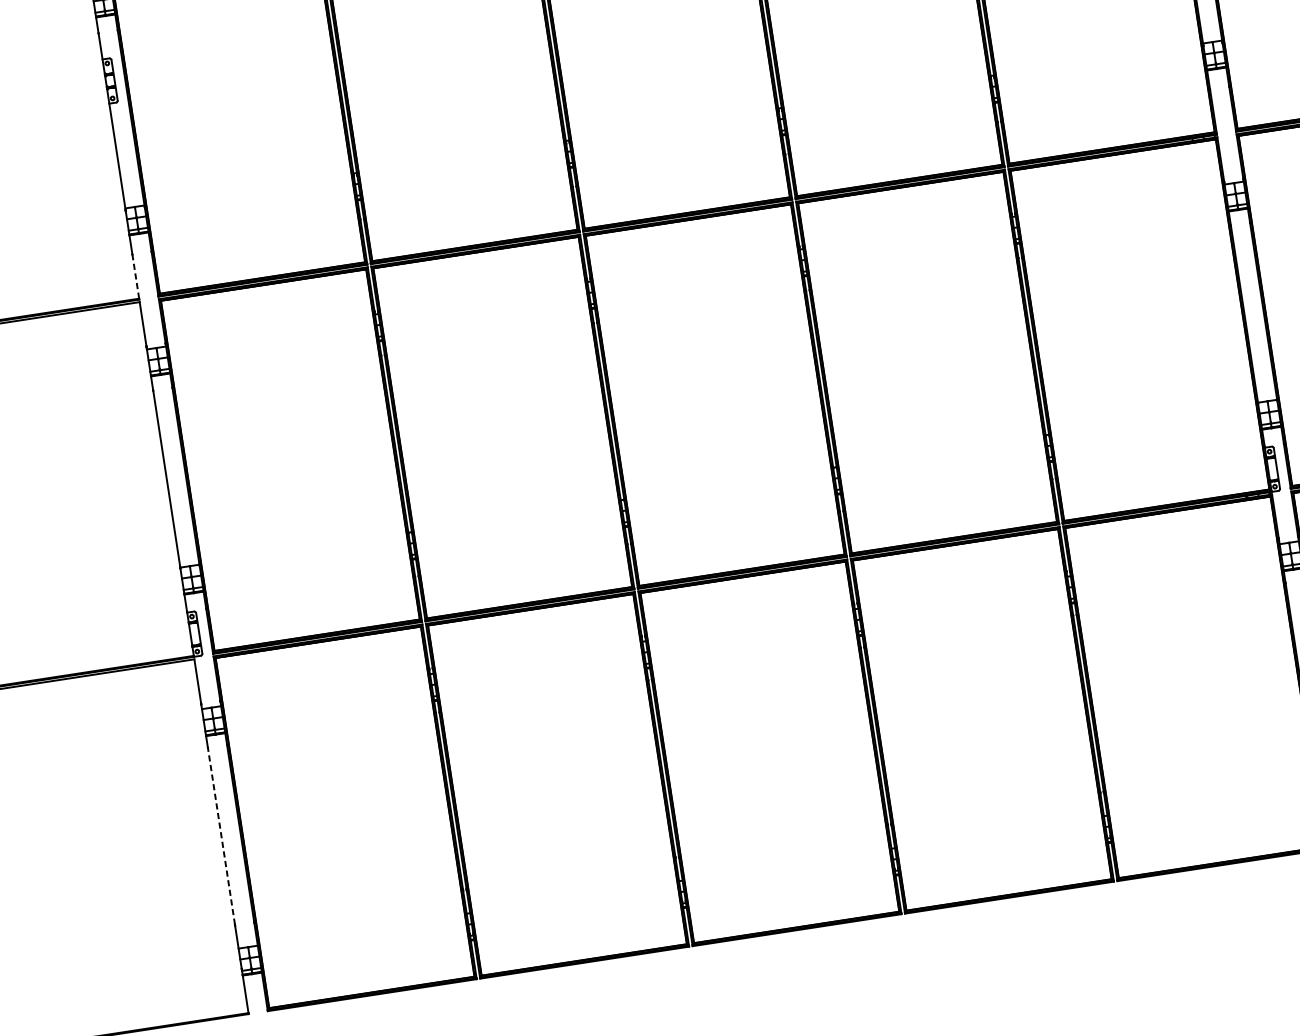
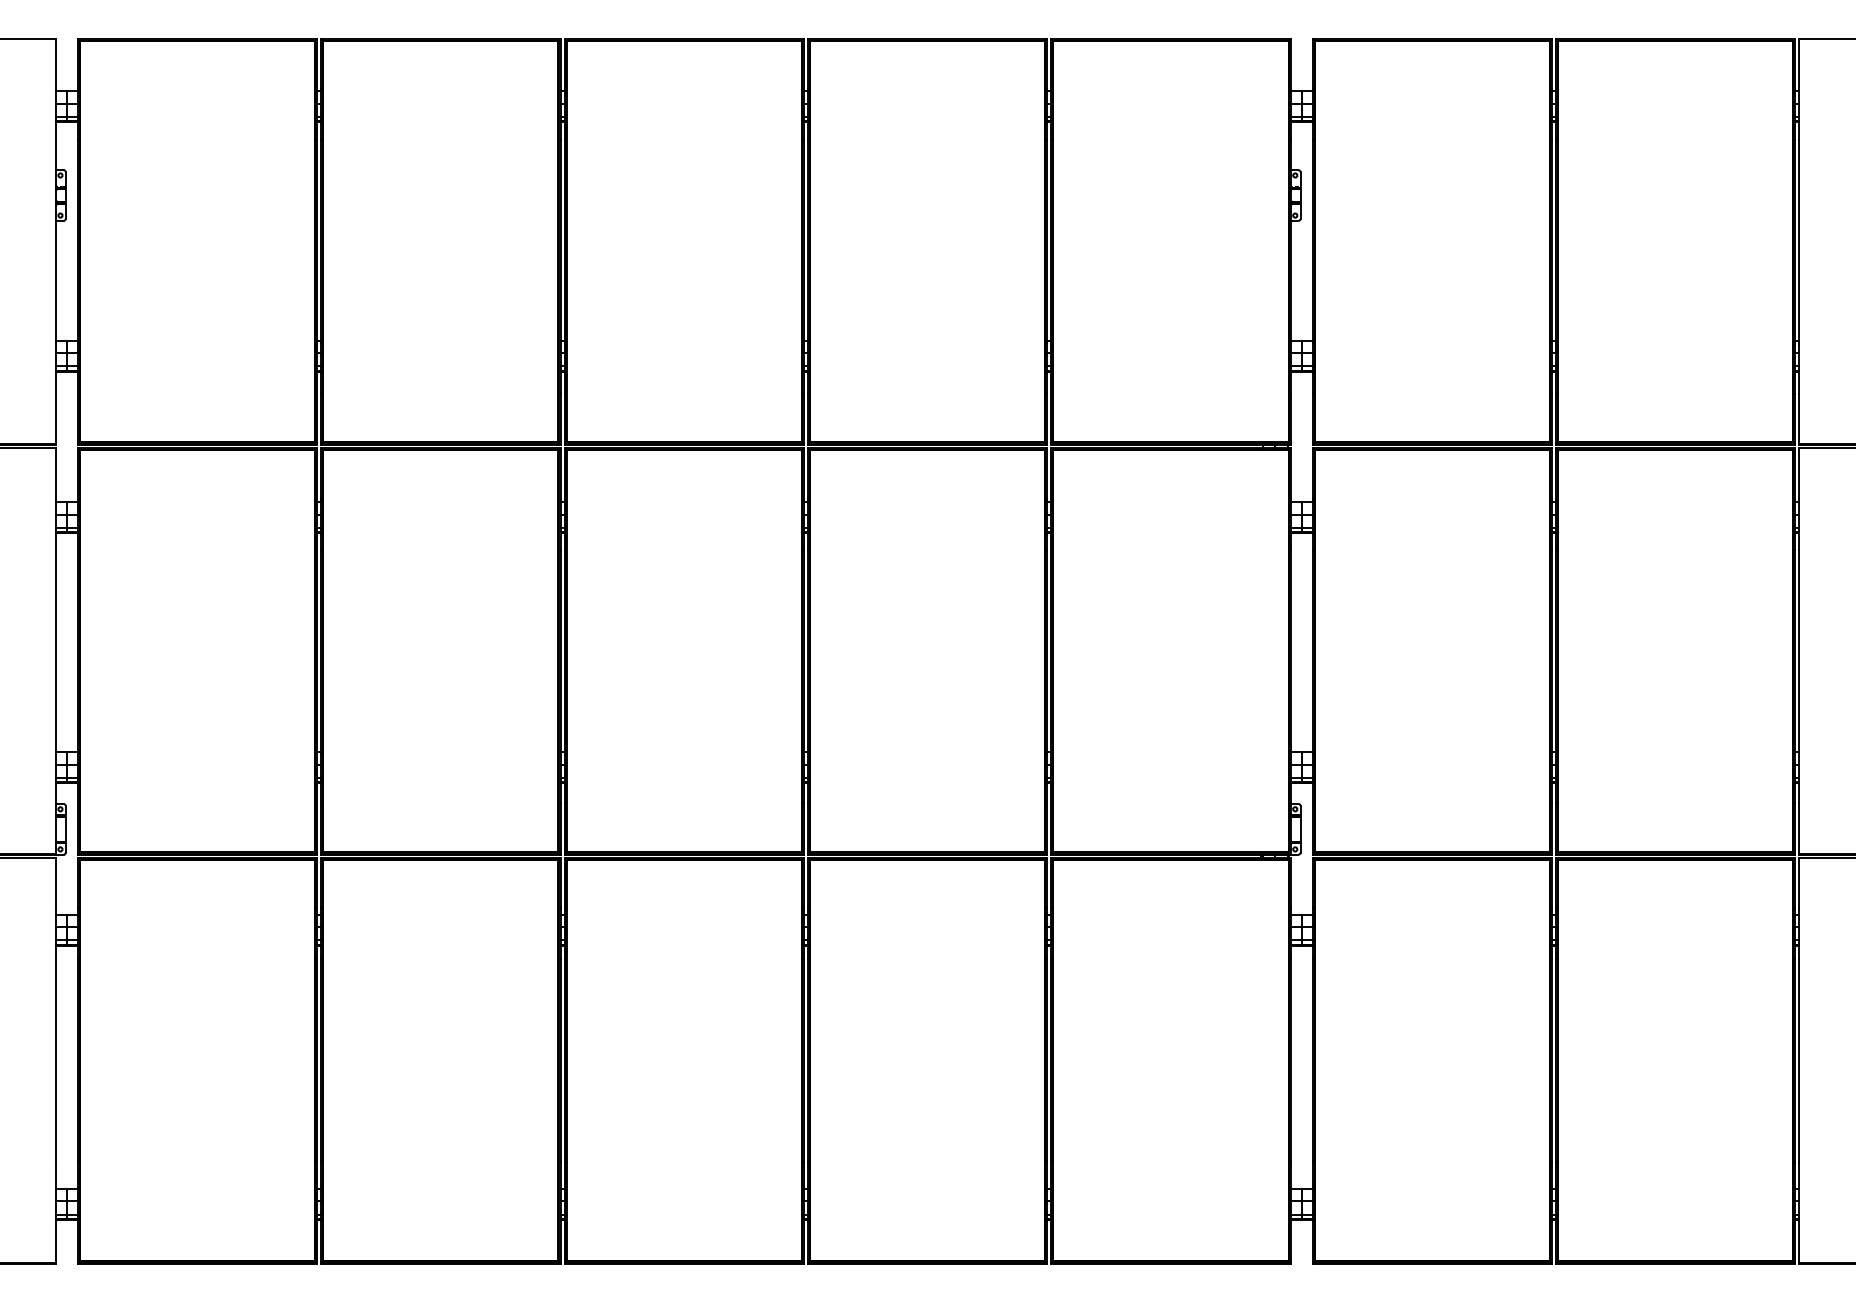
line: (135, 276) -> (55, 418), dashed -> solid
line: (221, 835) -> (55, 1059), dashed -> solid

